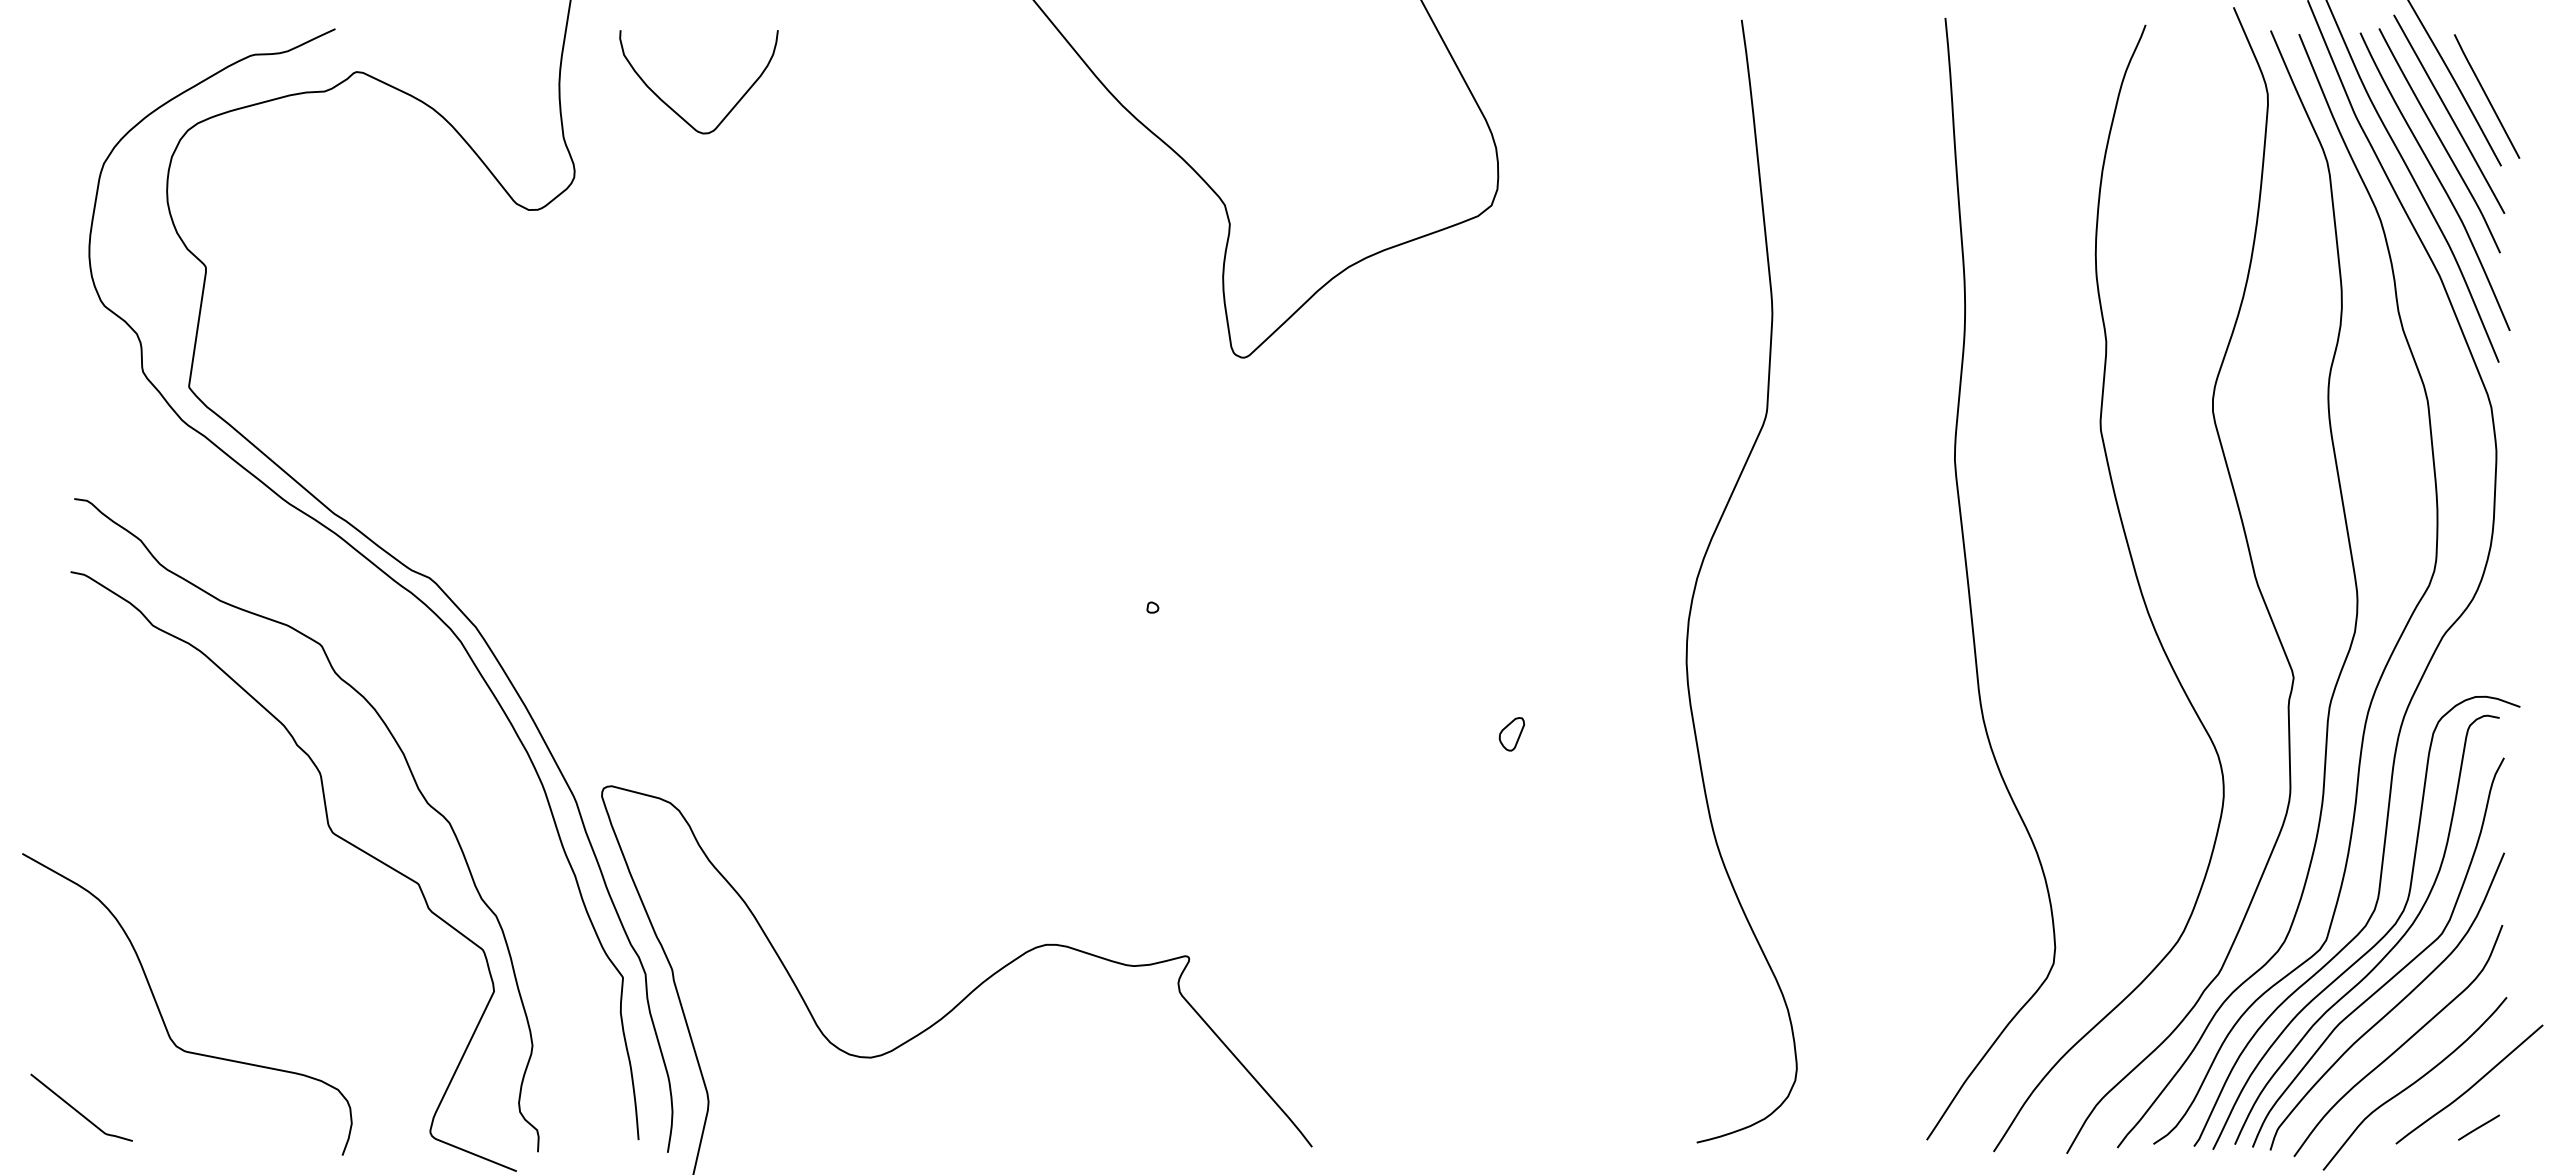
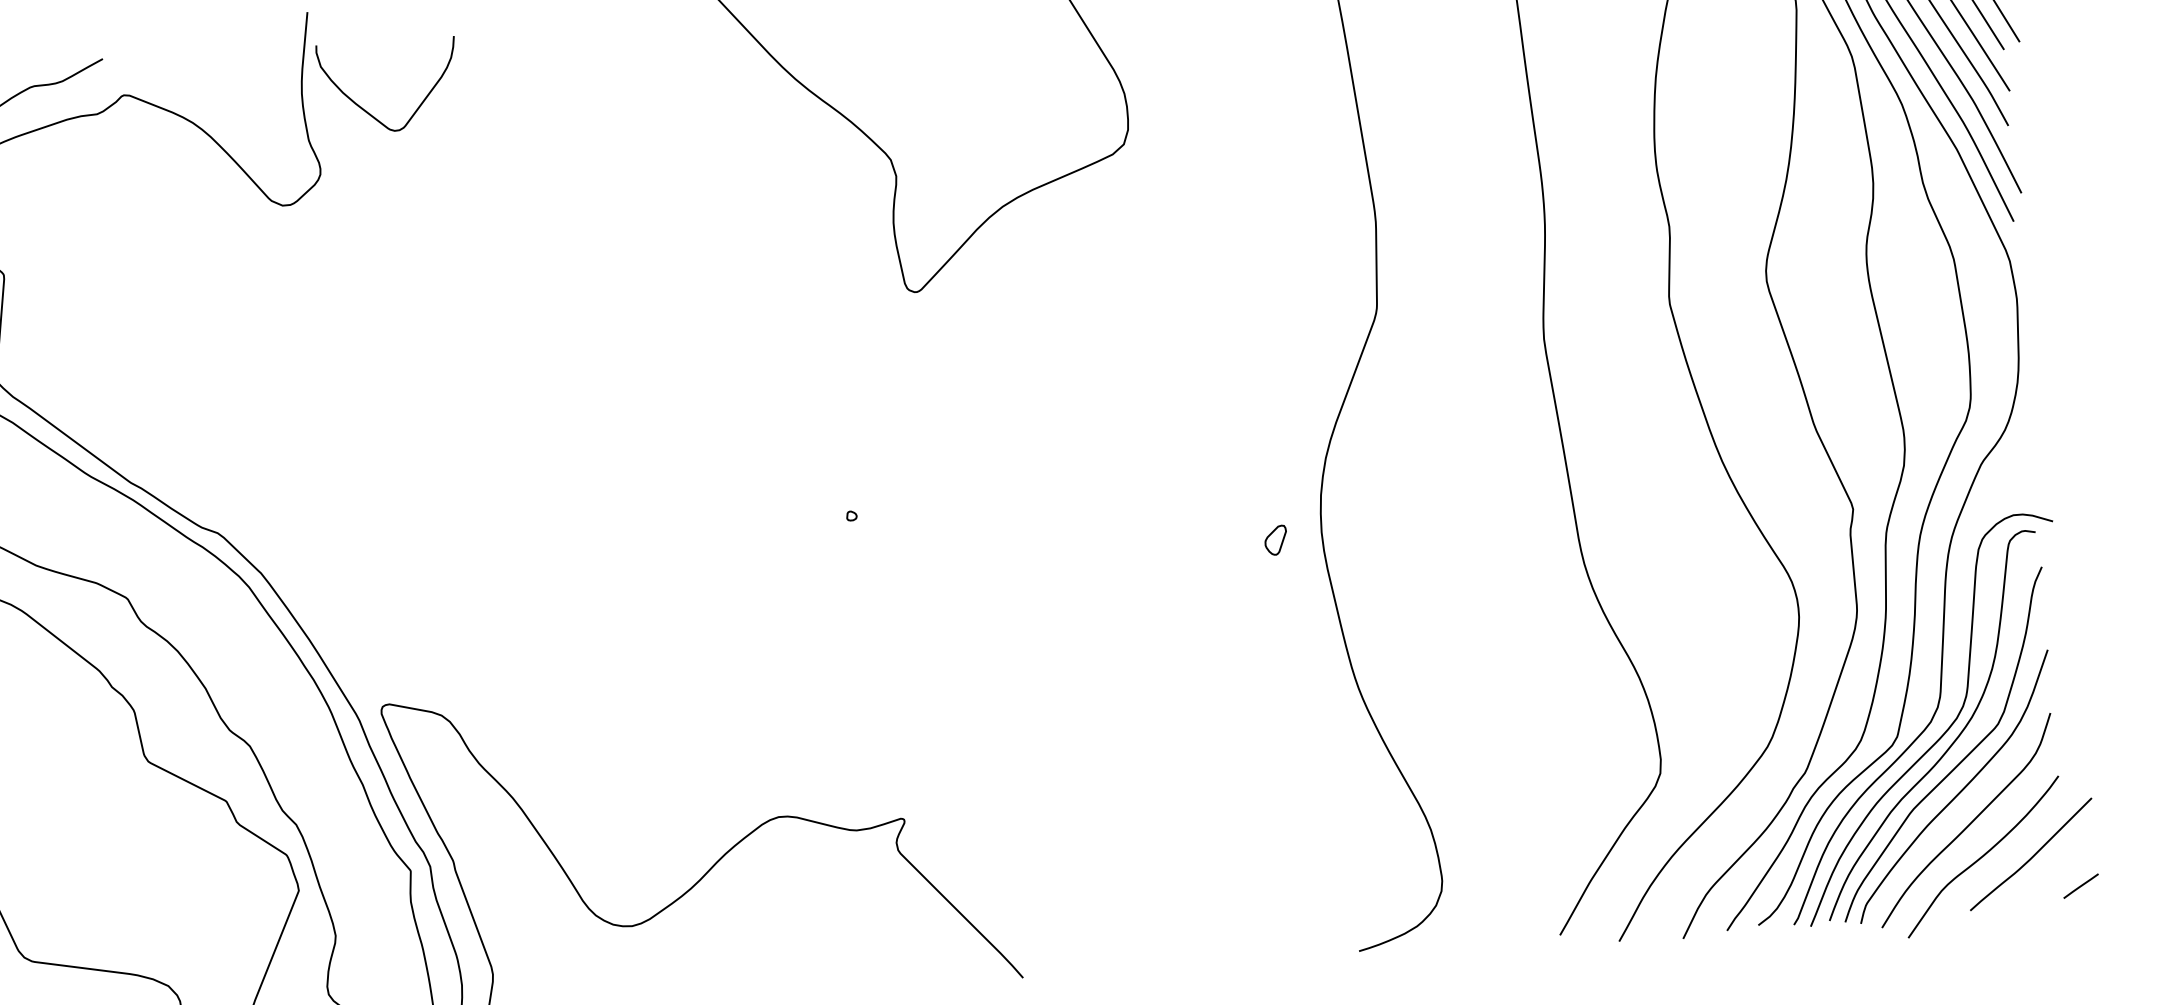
curve: (677, 112) -> (370, 114), moved
part: (1511, 734) -> (1275, 540), moved
line: (2478, 1127) -> (2080, 886), moved

